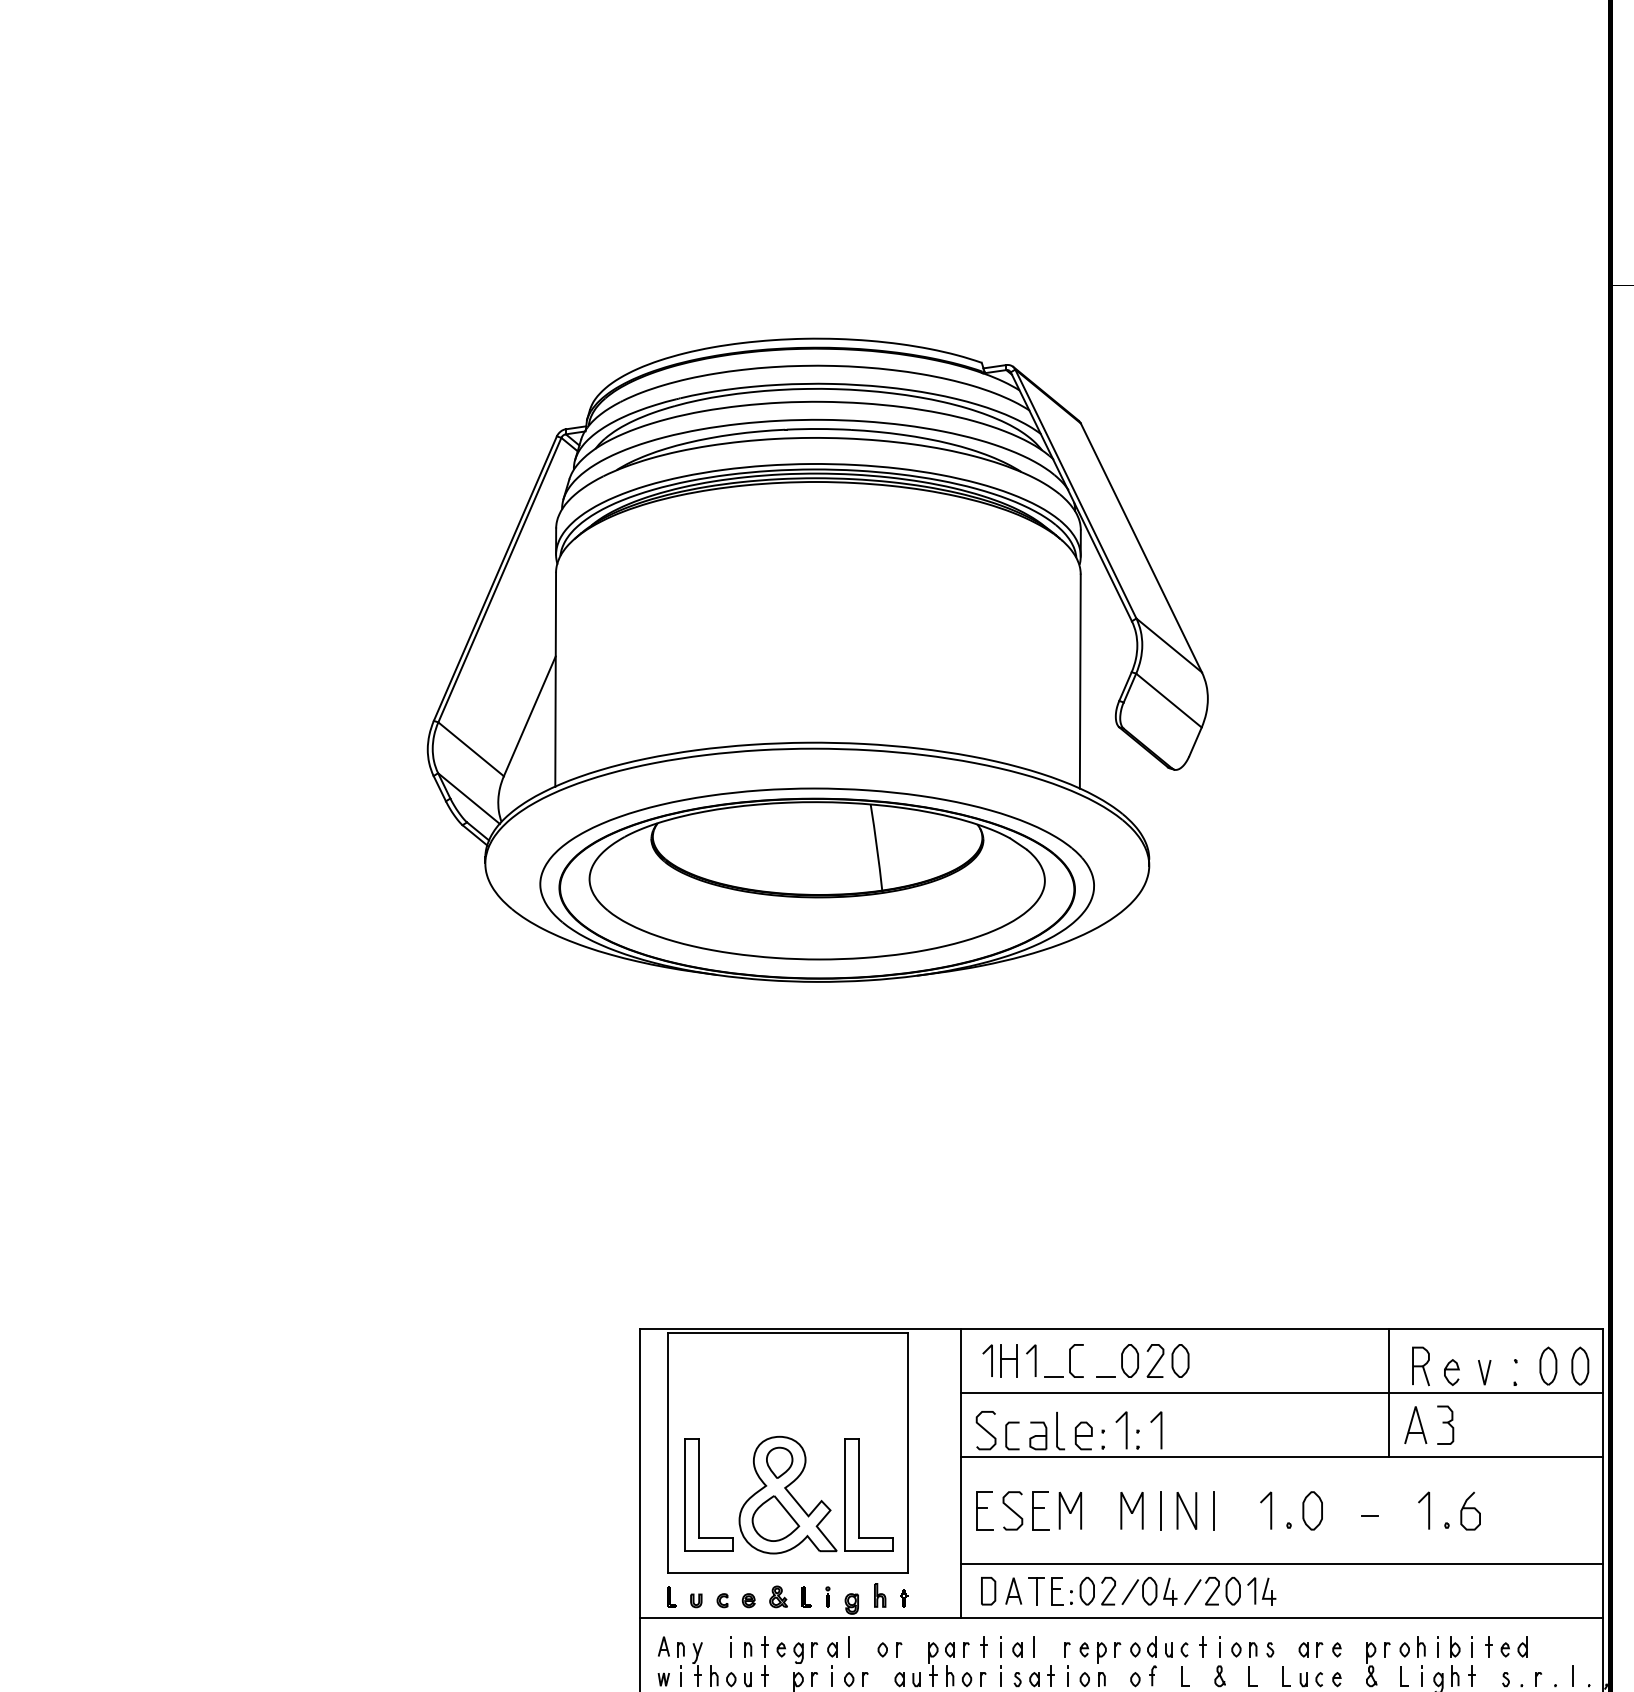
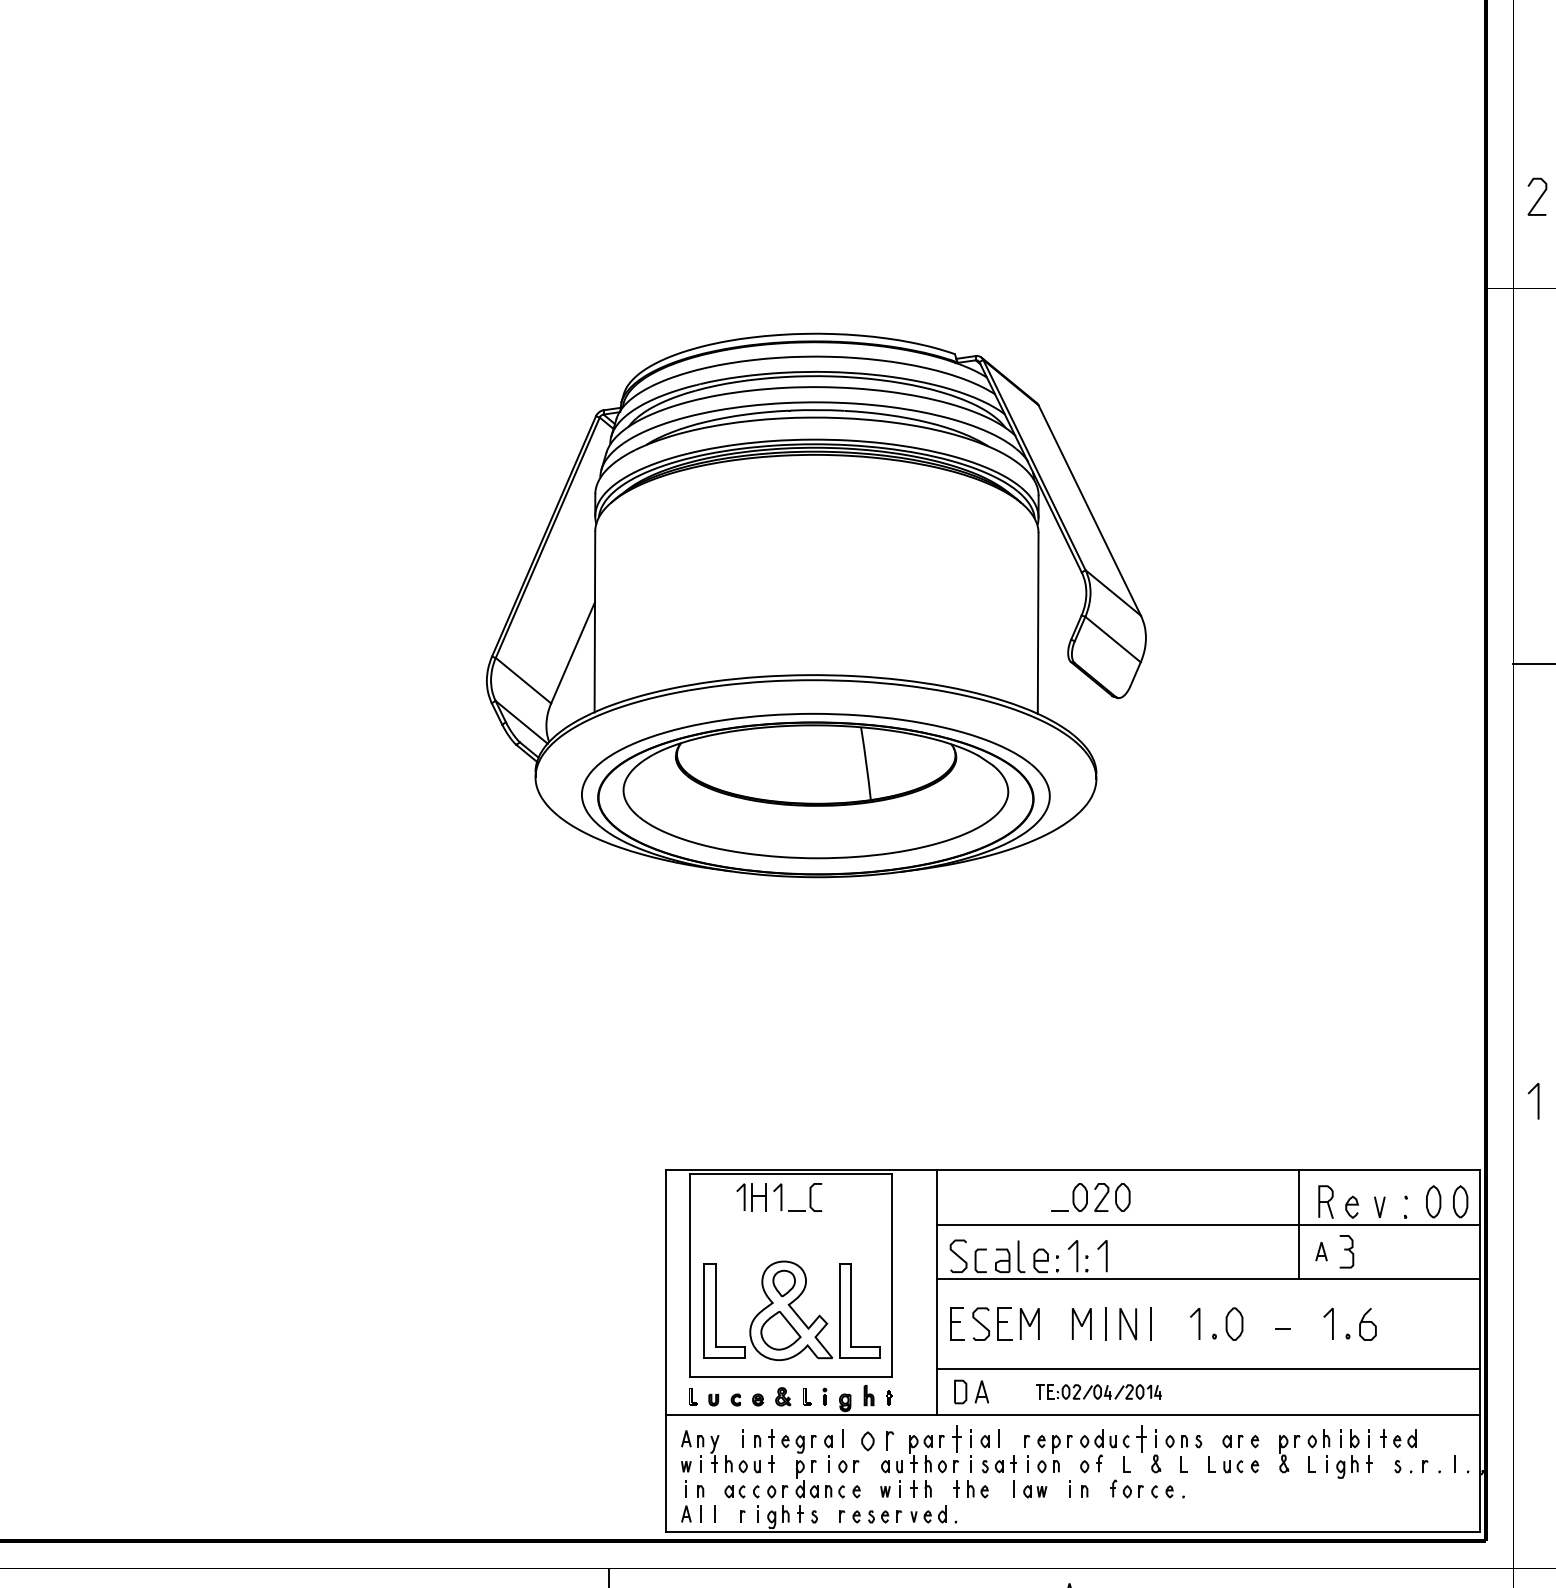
part: (1033, 1360) -> (779, 1197), moved
part: (1415, 1424) -> (1321, 1251), size x0.6
part: (1151, 1590) -> (1098, 1391), size x0.6
part: (983, 1646) -> (956, 1438), size x1.6
part: (1202, 1646) -> (1141, 1438), size x1.6
part: (888, 1649) -> (876, 1441), size x1.6

